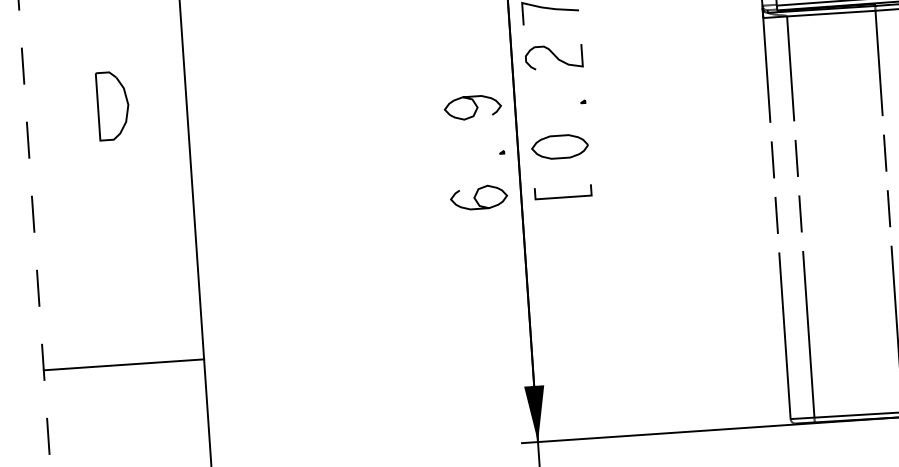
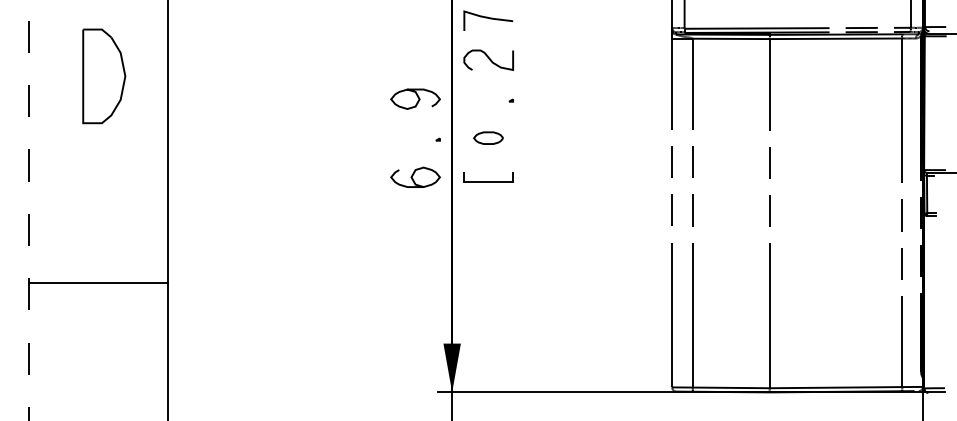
part: (113, 106) -> (104, 76), size x1.6
part: (559, 146) -> (488, 137), size x0.6
line: (124, 365) -> (98, 283), moved

